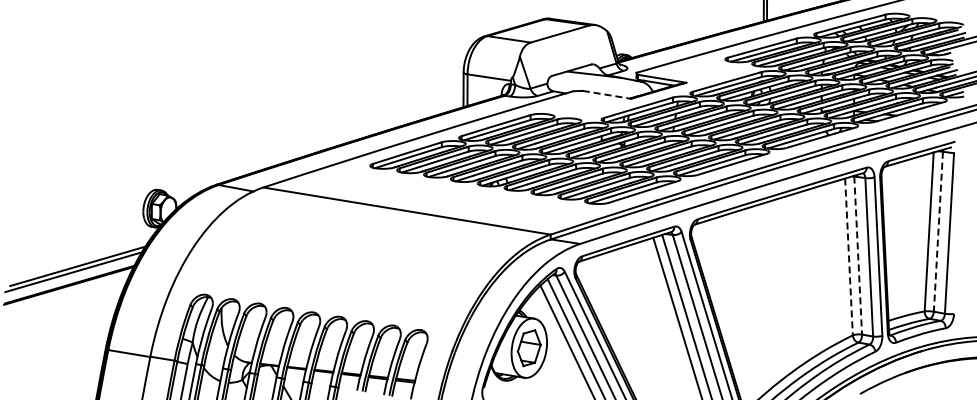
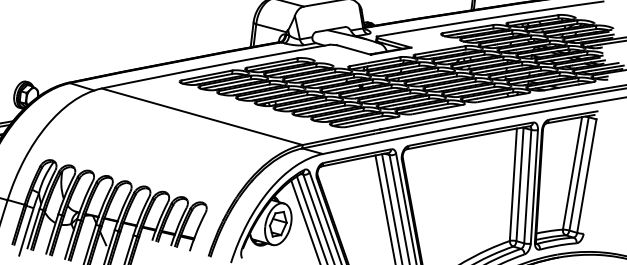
line: (607, 94) -> (354, 49), dashed -> solid
line: (938, 232) -> (579, 174), dashed -> solid
line: (849, 256) -> (513, 184), dashed -> solid
line: (858, 256) -> (520, 185), dashed -> solid

